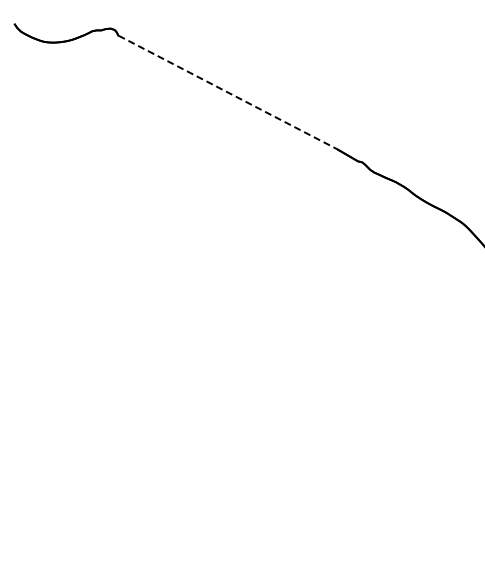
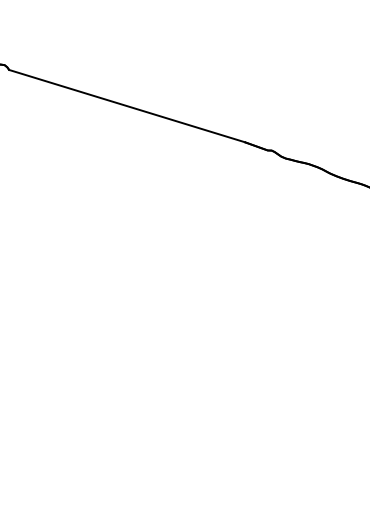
line: (227, 92) -> (126, 106), dashed -> solid

